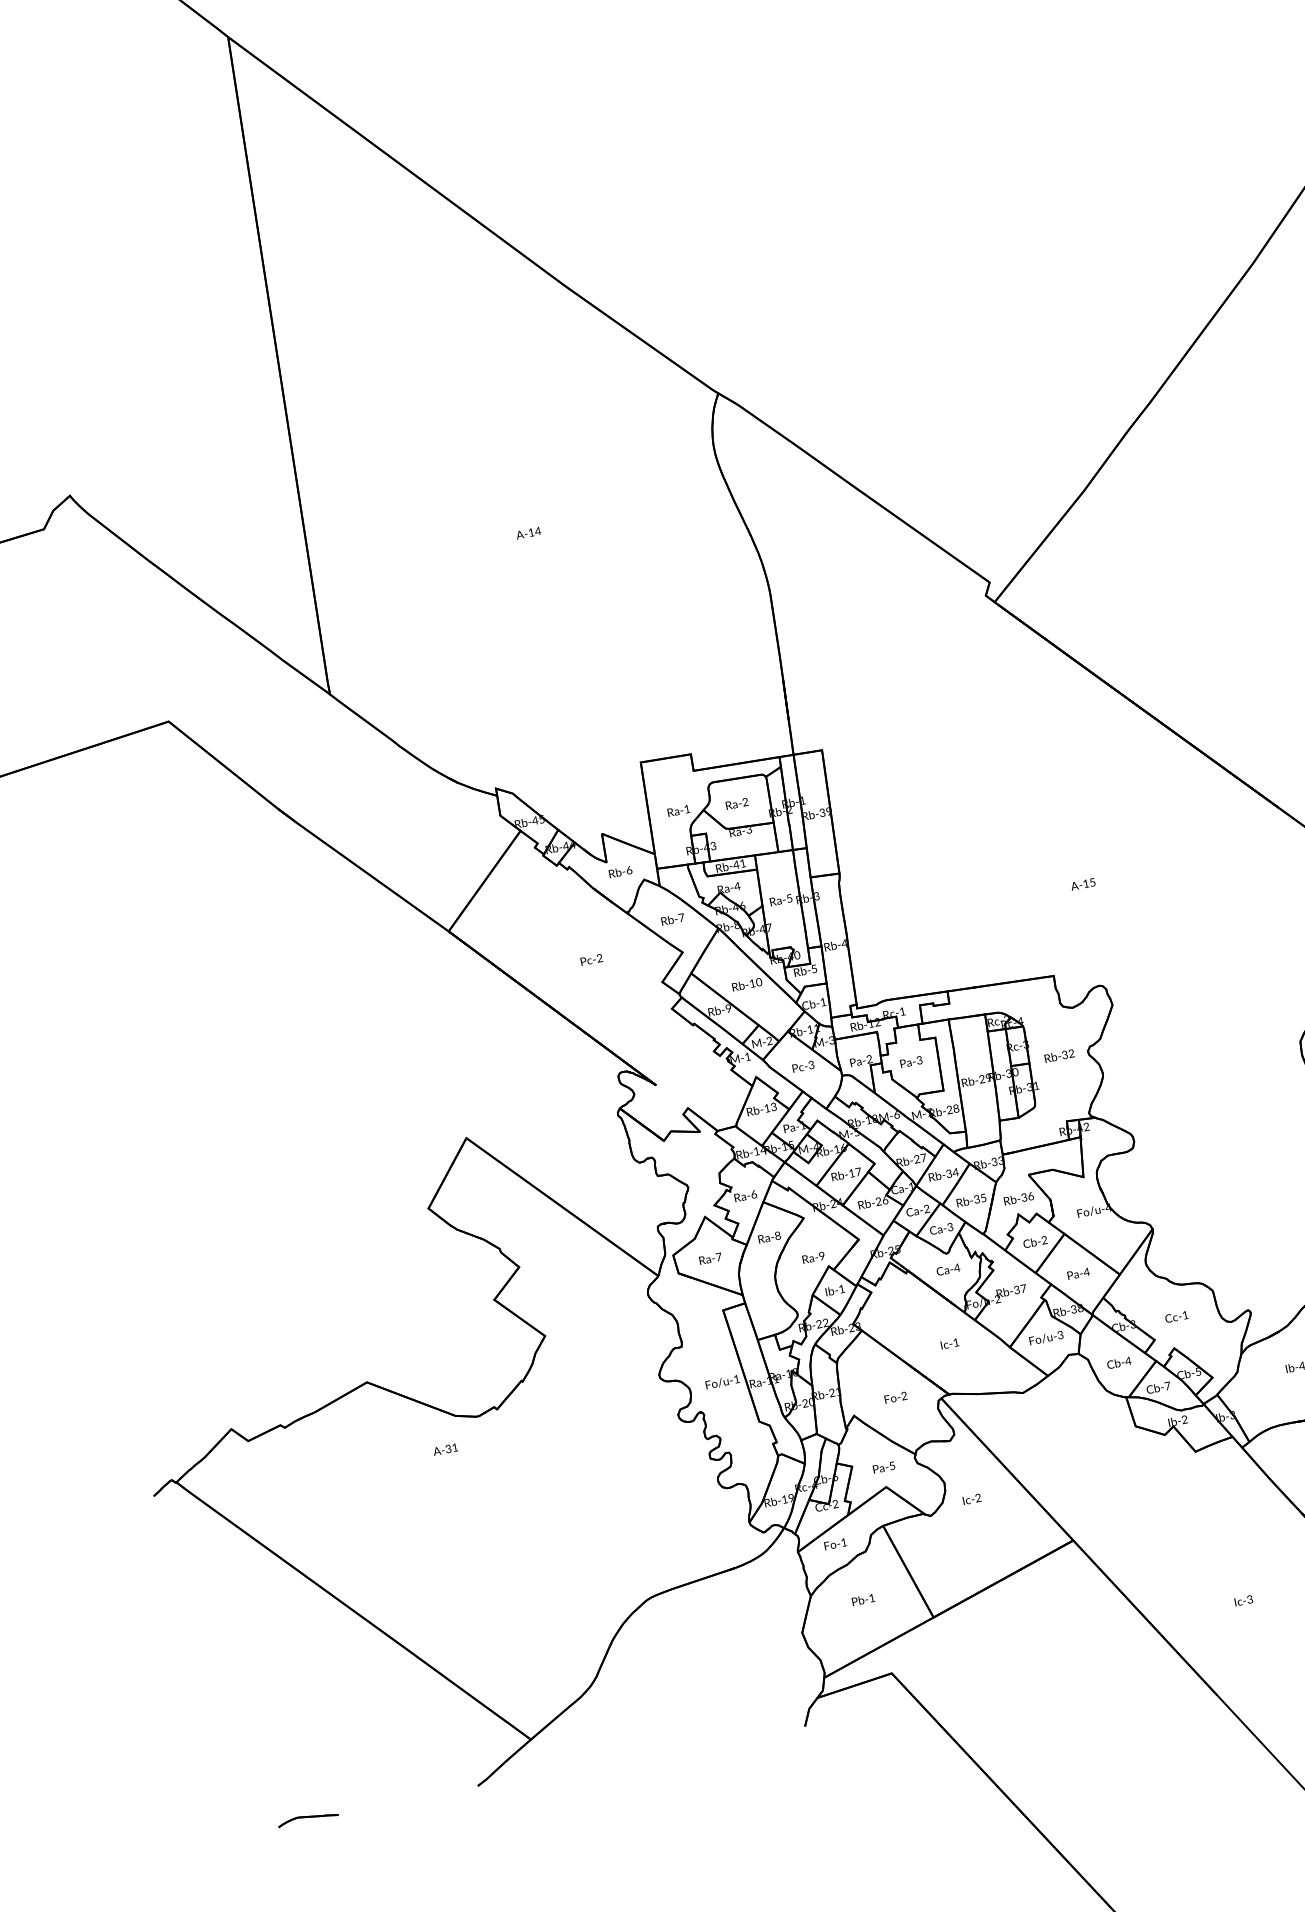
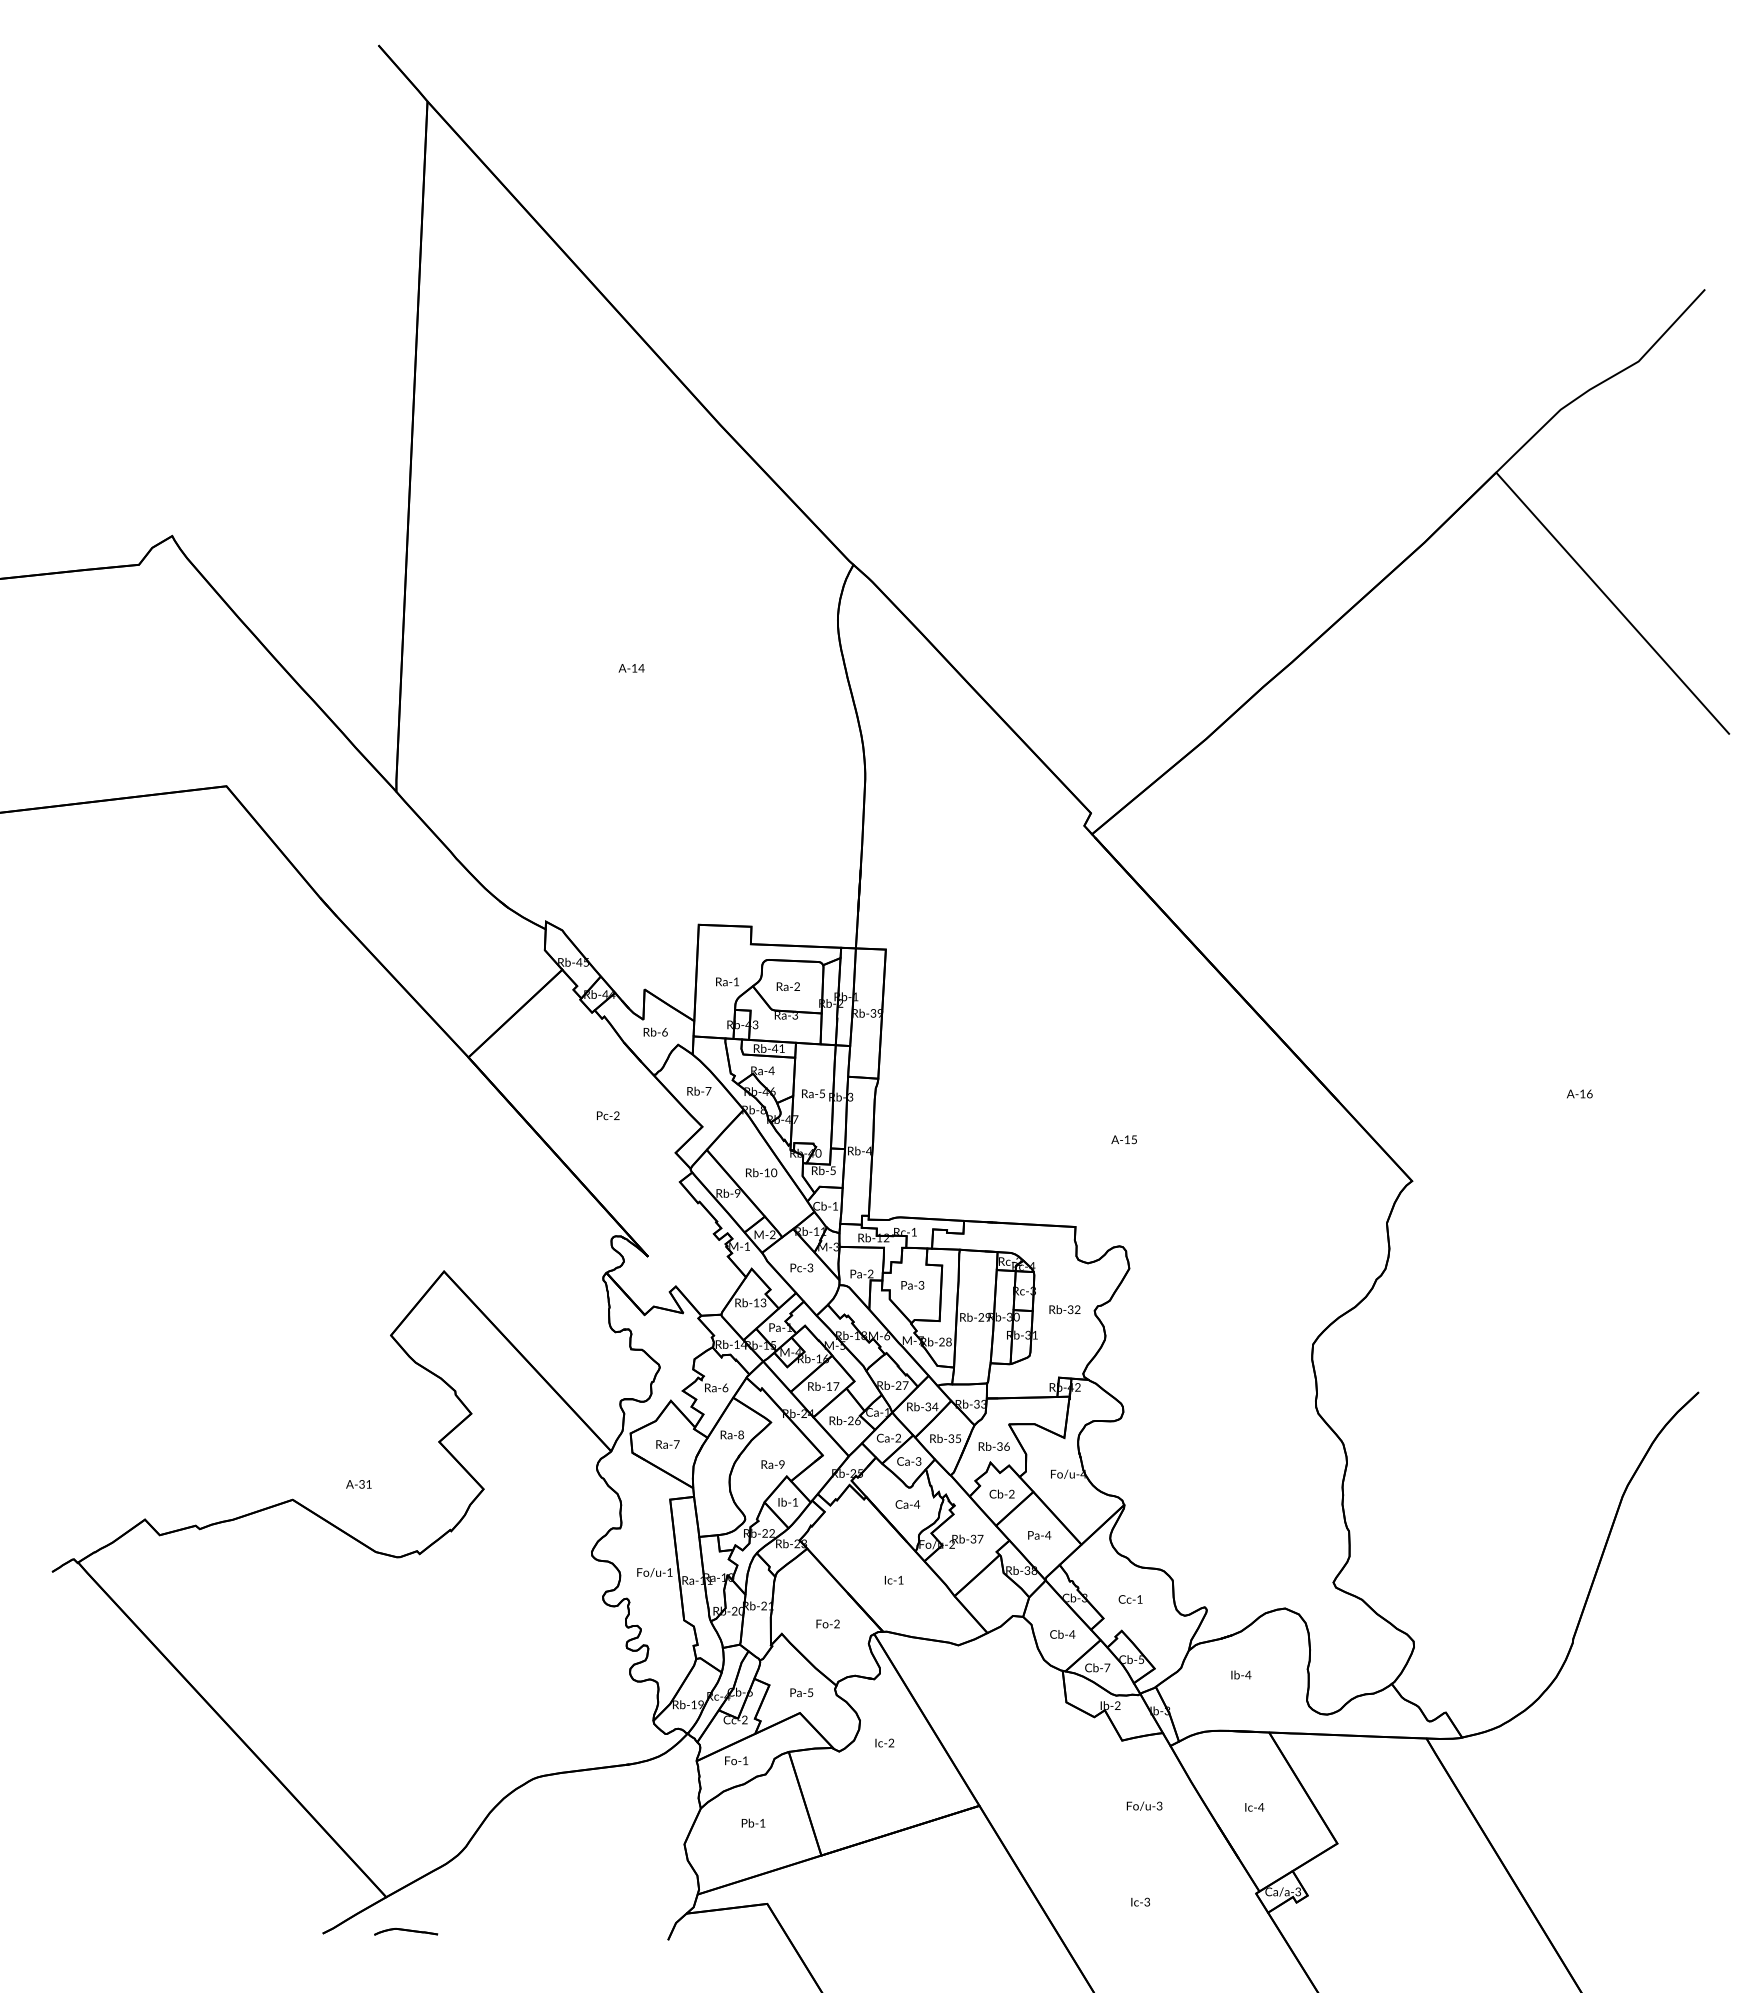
text: (1046, 1337) -> (1144, 1805), moved
text: (445, 1449) -> (358, 1484), moved
part: (308, 1818) -> (406, 1931), moved

